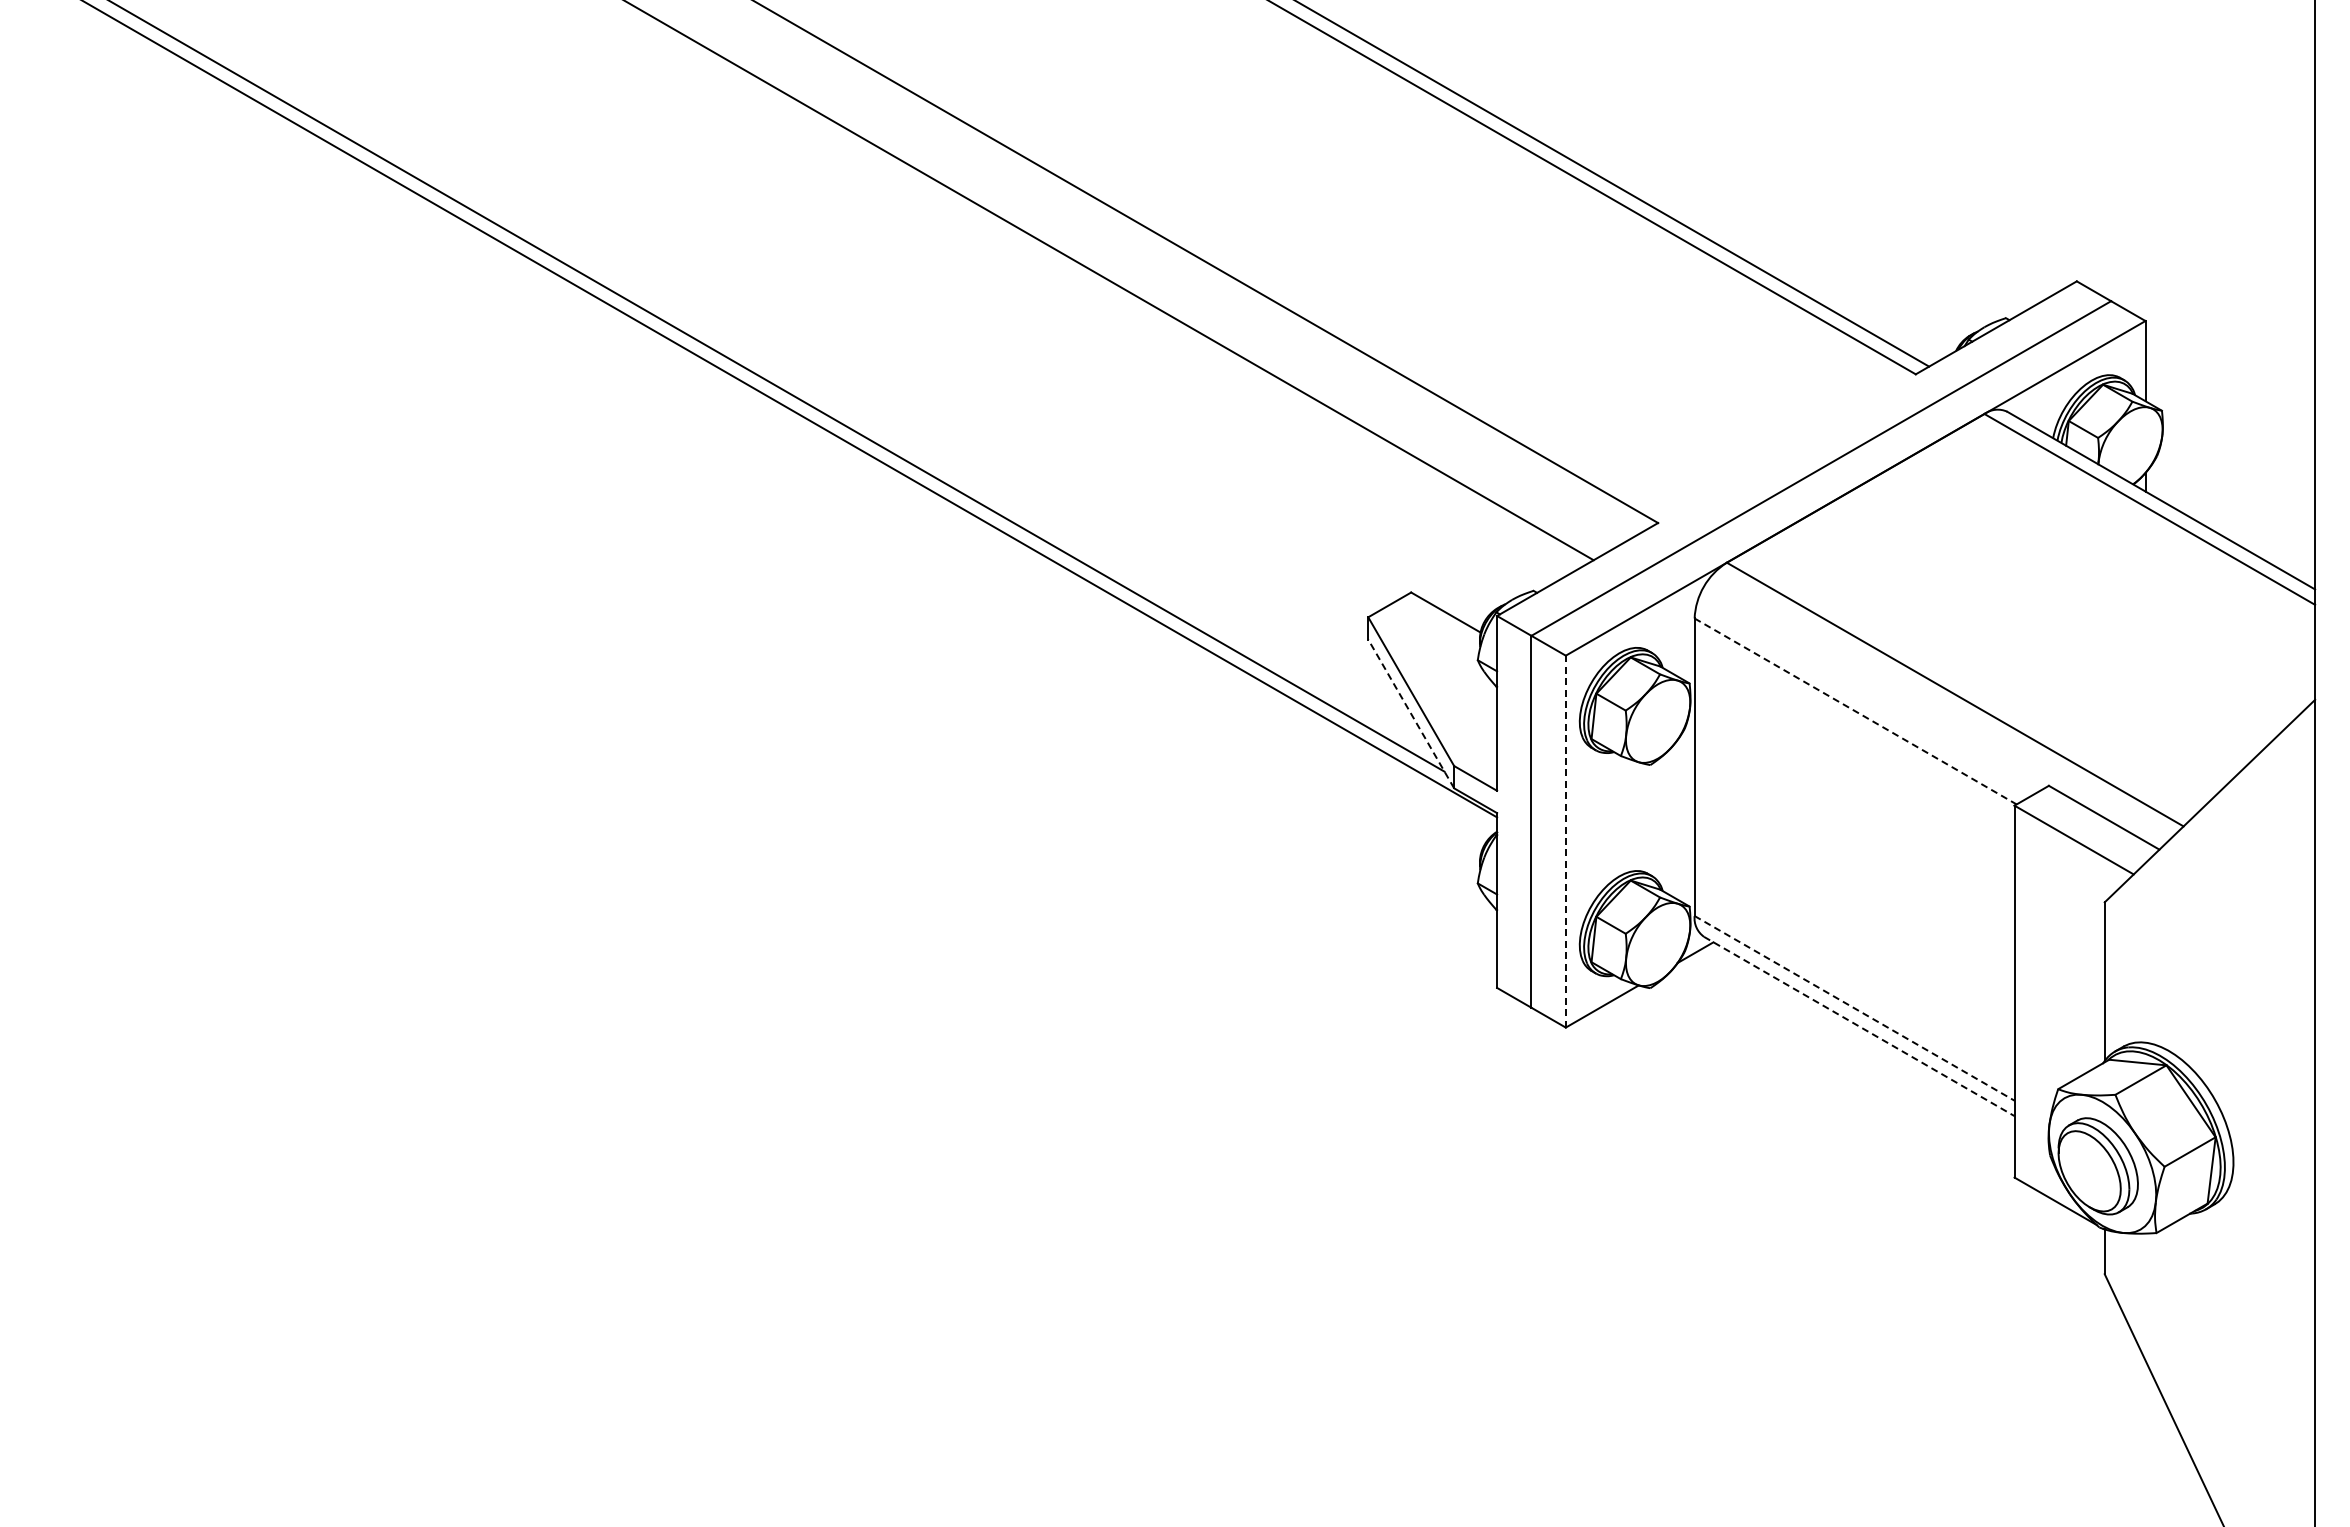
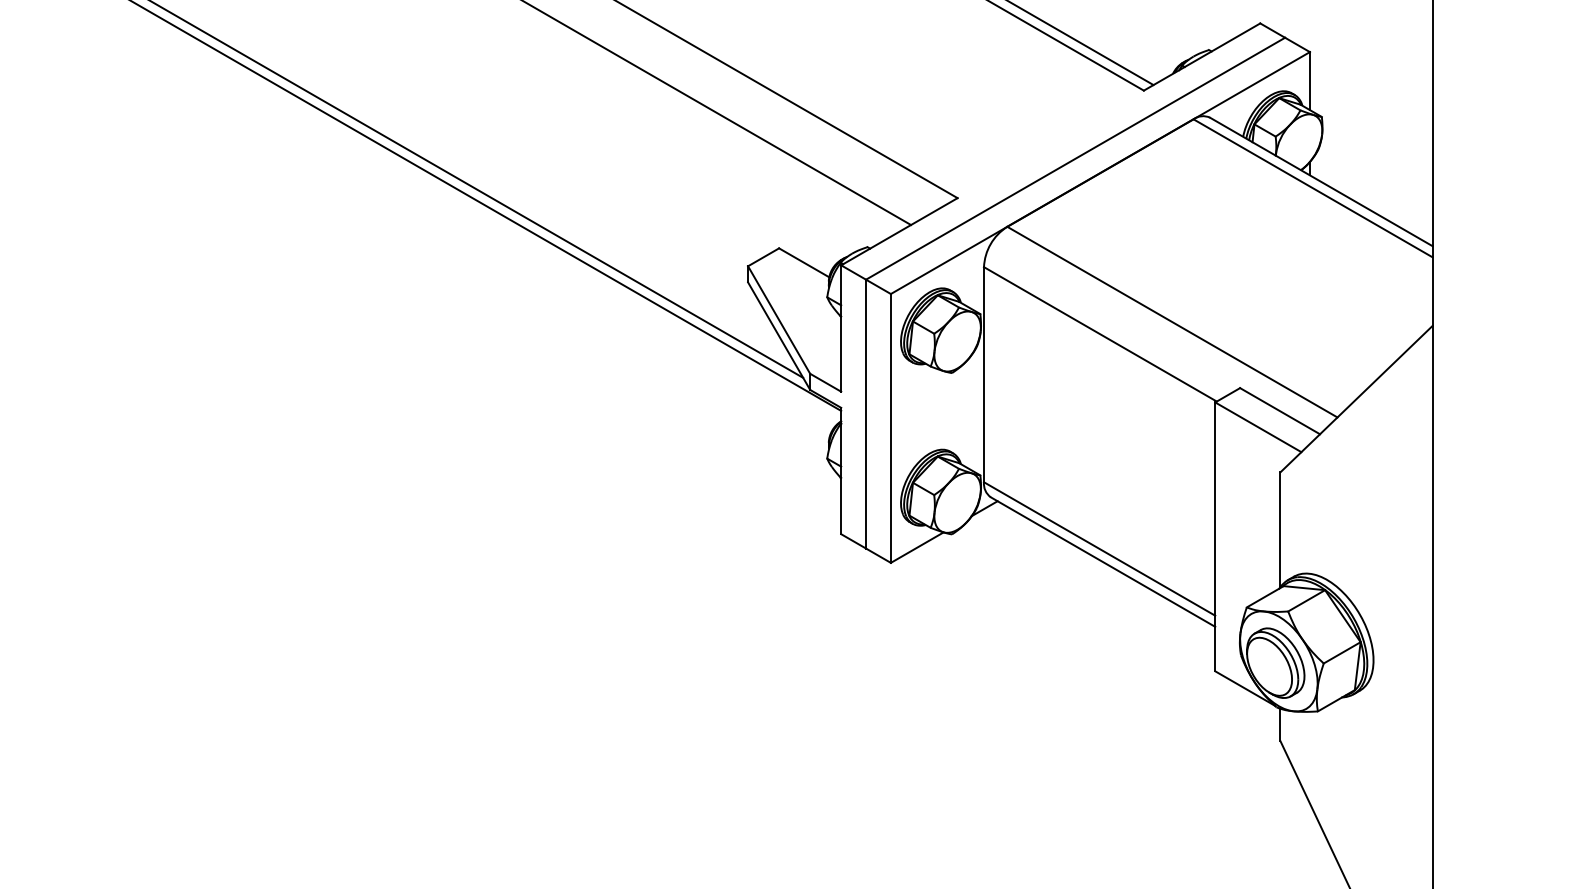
line: (1855, 711) -> (1100, 334), dashed -> solid
line: (1411, 713) -> (779, 335), dashed -> solid
line: (1565, 841) -> (890, 428), dashed -> solid
line: (1854, 1008) -> (1099, 549), dashed -> solid
line: (1859, 1026) -> (1103, 562), dashed -> solid

